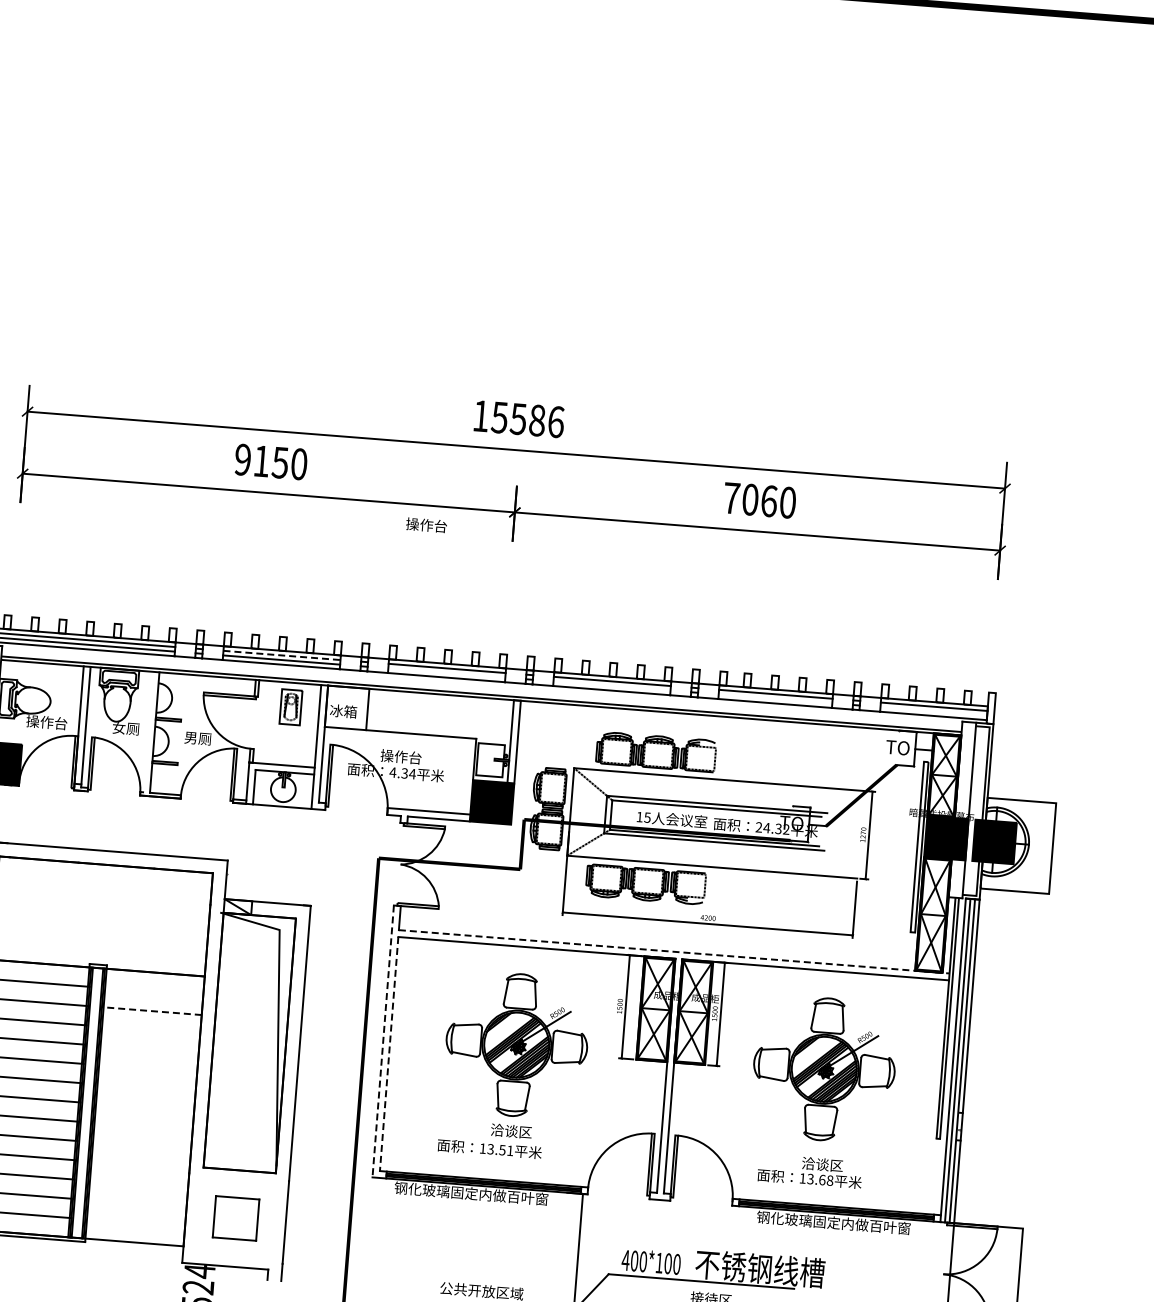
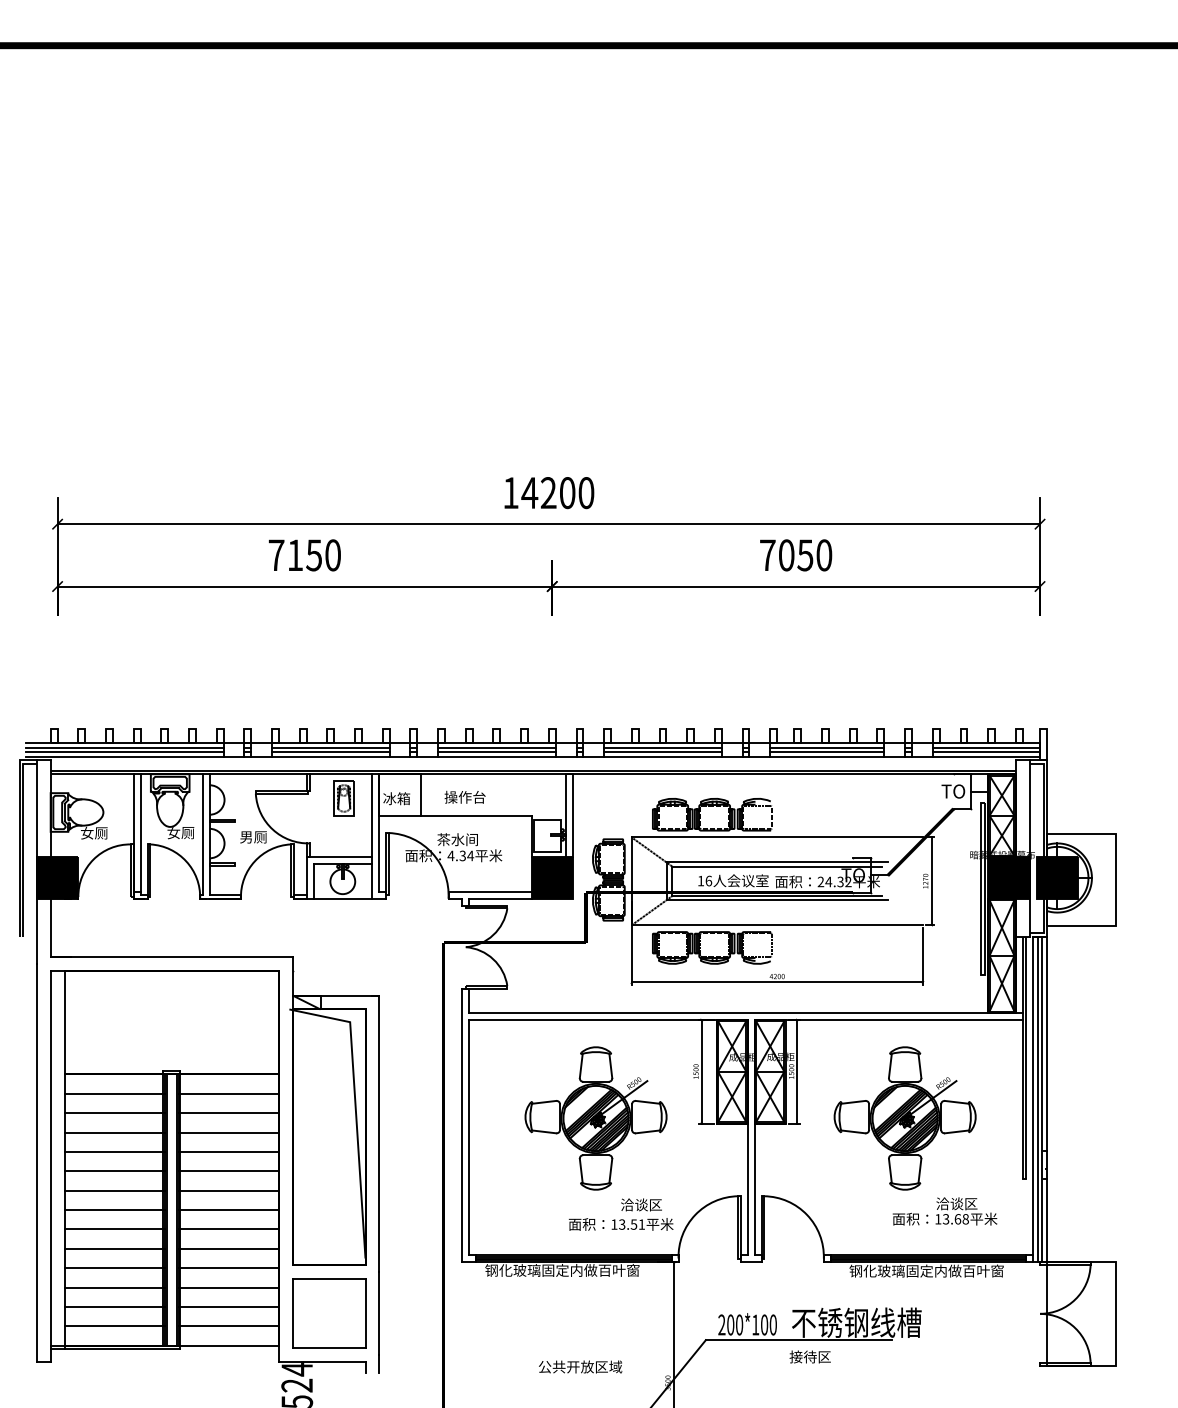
text: (527, 420) -> (557, 493), 15586 -> 14200
text: (242, 459) -> (276, 555), 9150 -> 7150
text: (769, 501) -> (805, 555), 7060 -> 7050
text: (426, 524) -> (464, 796), moved
line: (281, 655) -> (330, 747), dashed -> solid
line: (446, 673) -> (496, 752), added
line: (611, 686) -> (662, 752), added
line: (775, 699) -> (827, 752), added
line: (933, 711) -> (986, 752), added
text: (46, 721) -> (100, 832), 操作台 -> 女厕
line: (147, 731) -> (202, 834), added
text: (400, 756) -> (457, 839), 操作台 -> 茶水间
text: (647, 817) -> (708, 880), 15 -> 16
line: (674, 951) -> (746, 1012), dashed -> solid
line: (153, 991) -> (228, 1093), added
line: (151, 1011) -> (228, 1113), dashed -> solid
line: (149, 1030) -> (228, 1132), added
line: (383, 1041) -> (462, 1125), dashed -> solid
line: (148, 1049) -> (228, 1151), added
line: (389, 1054) -> (469, 1137), dashed -> solid
line: (146, 1069) -> (228, 1171), added
line: (145, 1087) -> (228, 1190), added
line: (143, 1107) -> (228, 1210), added
line: (142, 1126) -> (228, 1229), added
text: (489, 1139) -> (620, 1214), moved
line: (140, 1145) -> (228, 1248), added
line: (139, 1165) -> (228, 1268), added
text: (809, 1171) -> (944, 1211), moved
line: (137, 1184) -> (228, 1287), added
line: (136, 1203) -> (228, 1306), added
part: (236, 1218) -> (329, 1313), size x1.67
line: (134, 1223) -> (228, 1326), added
text: (625, 1259) -> (721, 1324), 400*100 -> 200*100

